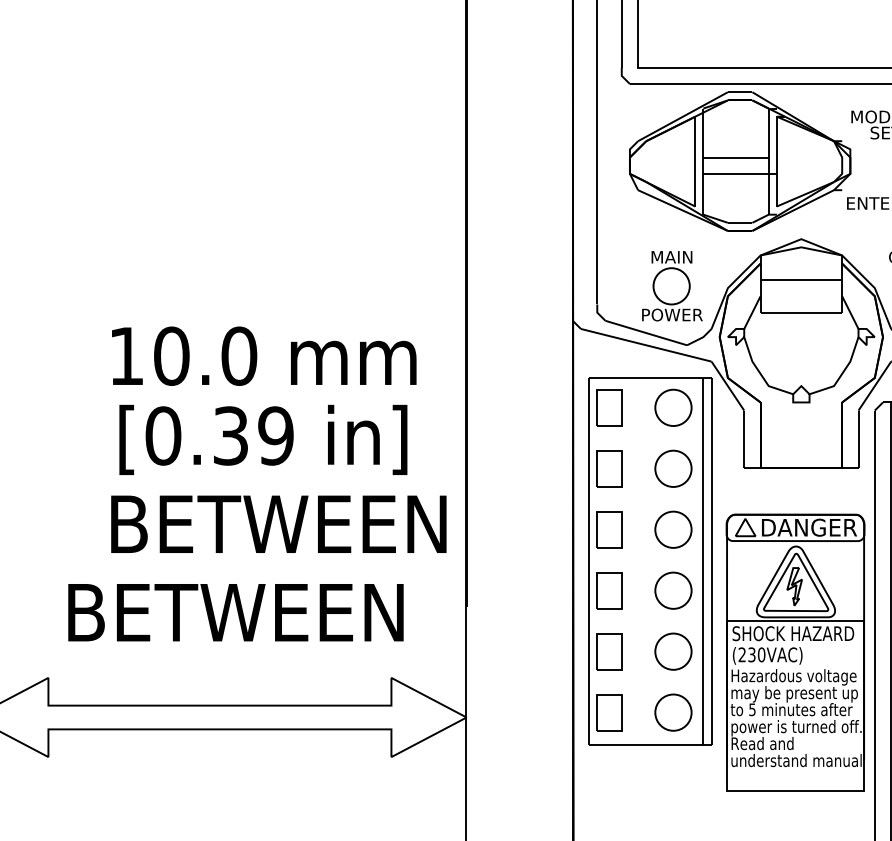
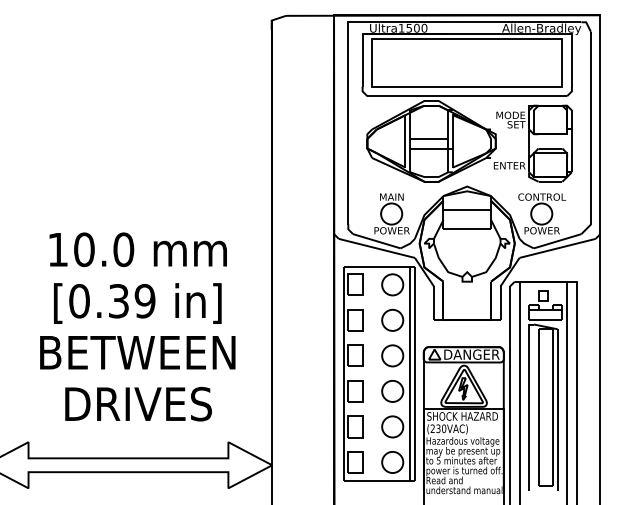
text: (262, 355) -> (137, 249), moved
text: (262, 439) -> (137, 303), moved
text: (278, 523) -> (137, 352), moved
text: (235, 611) -> (137, 403), BETWEEN -> DRIVES

